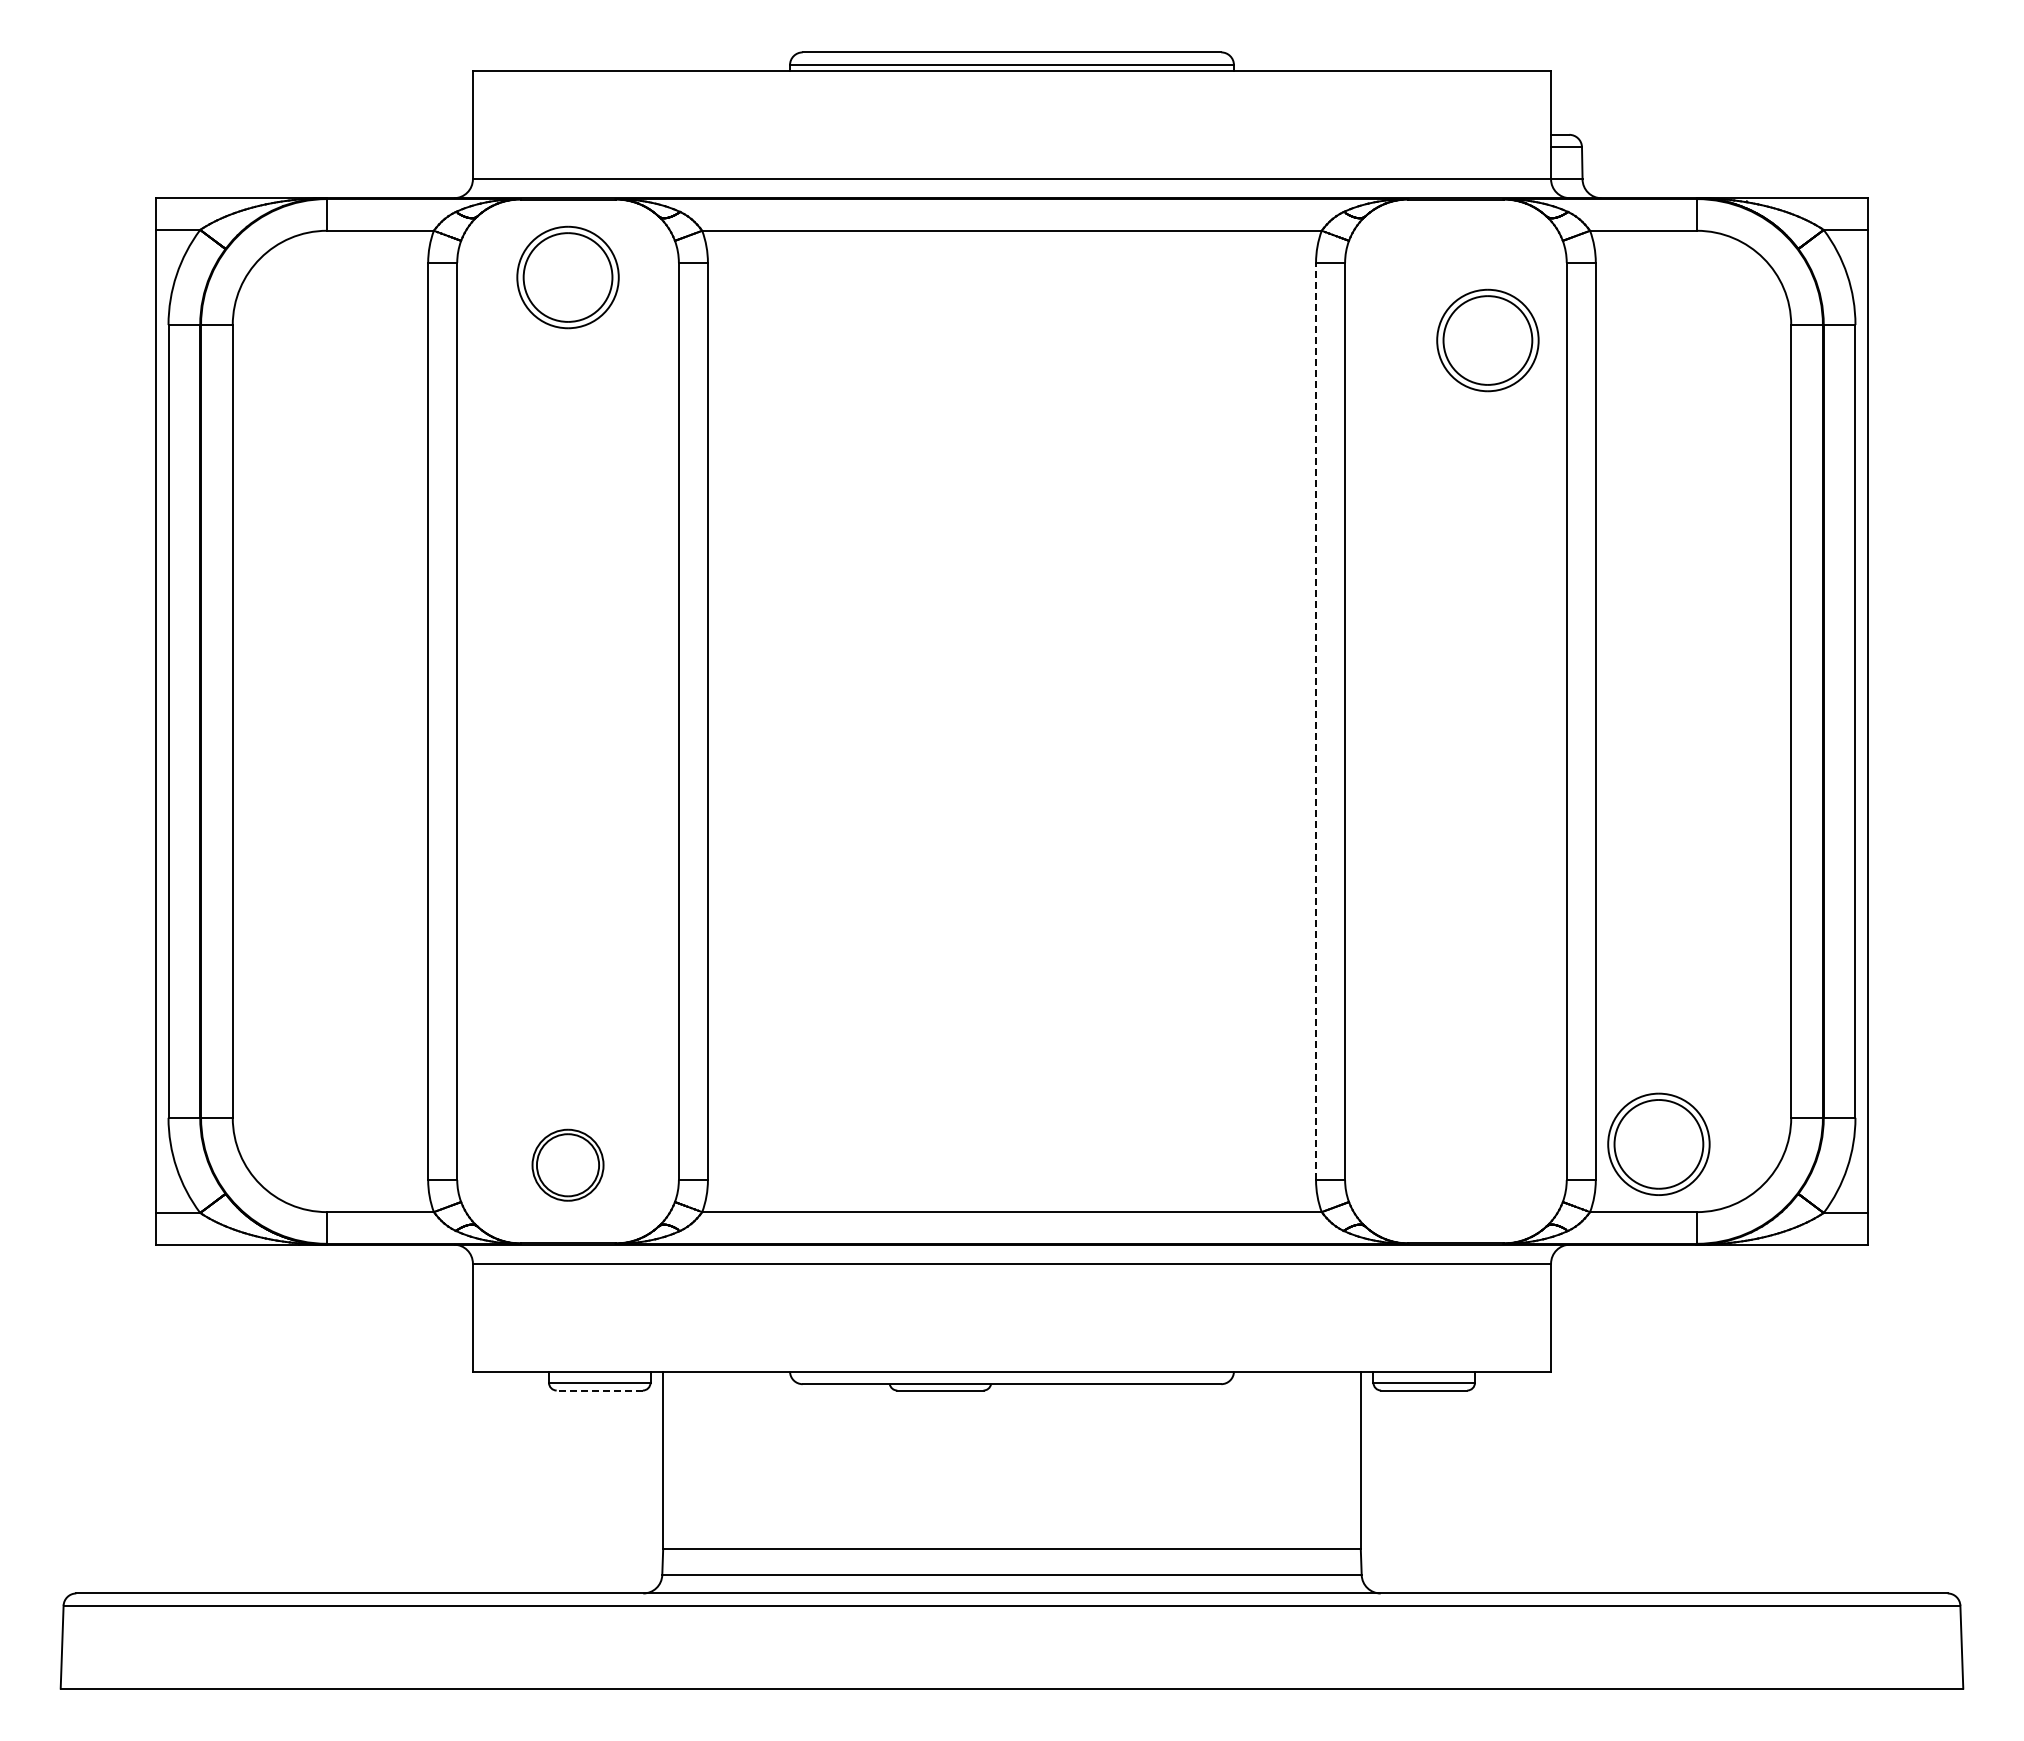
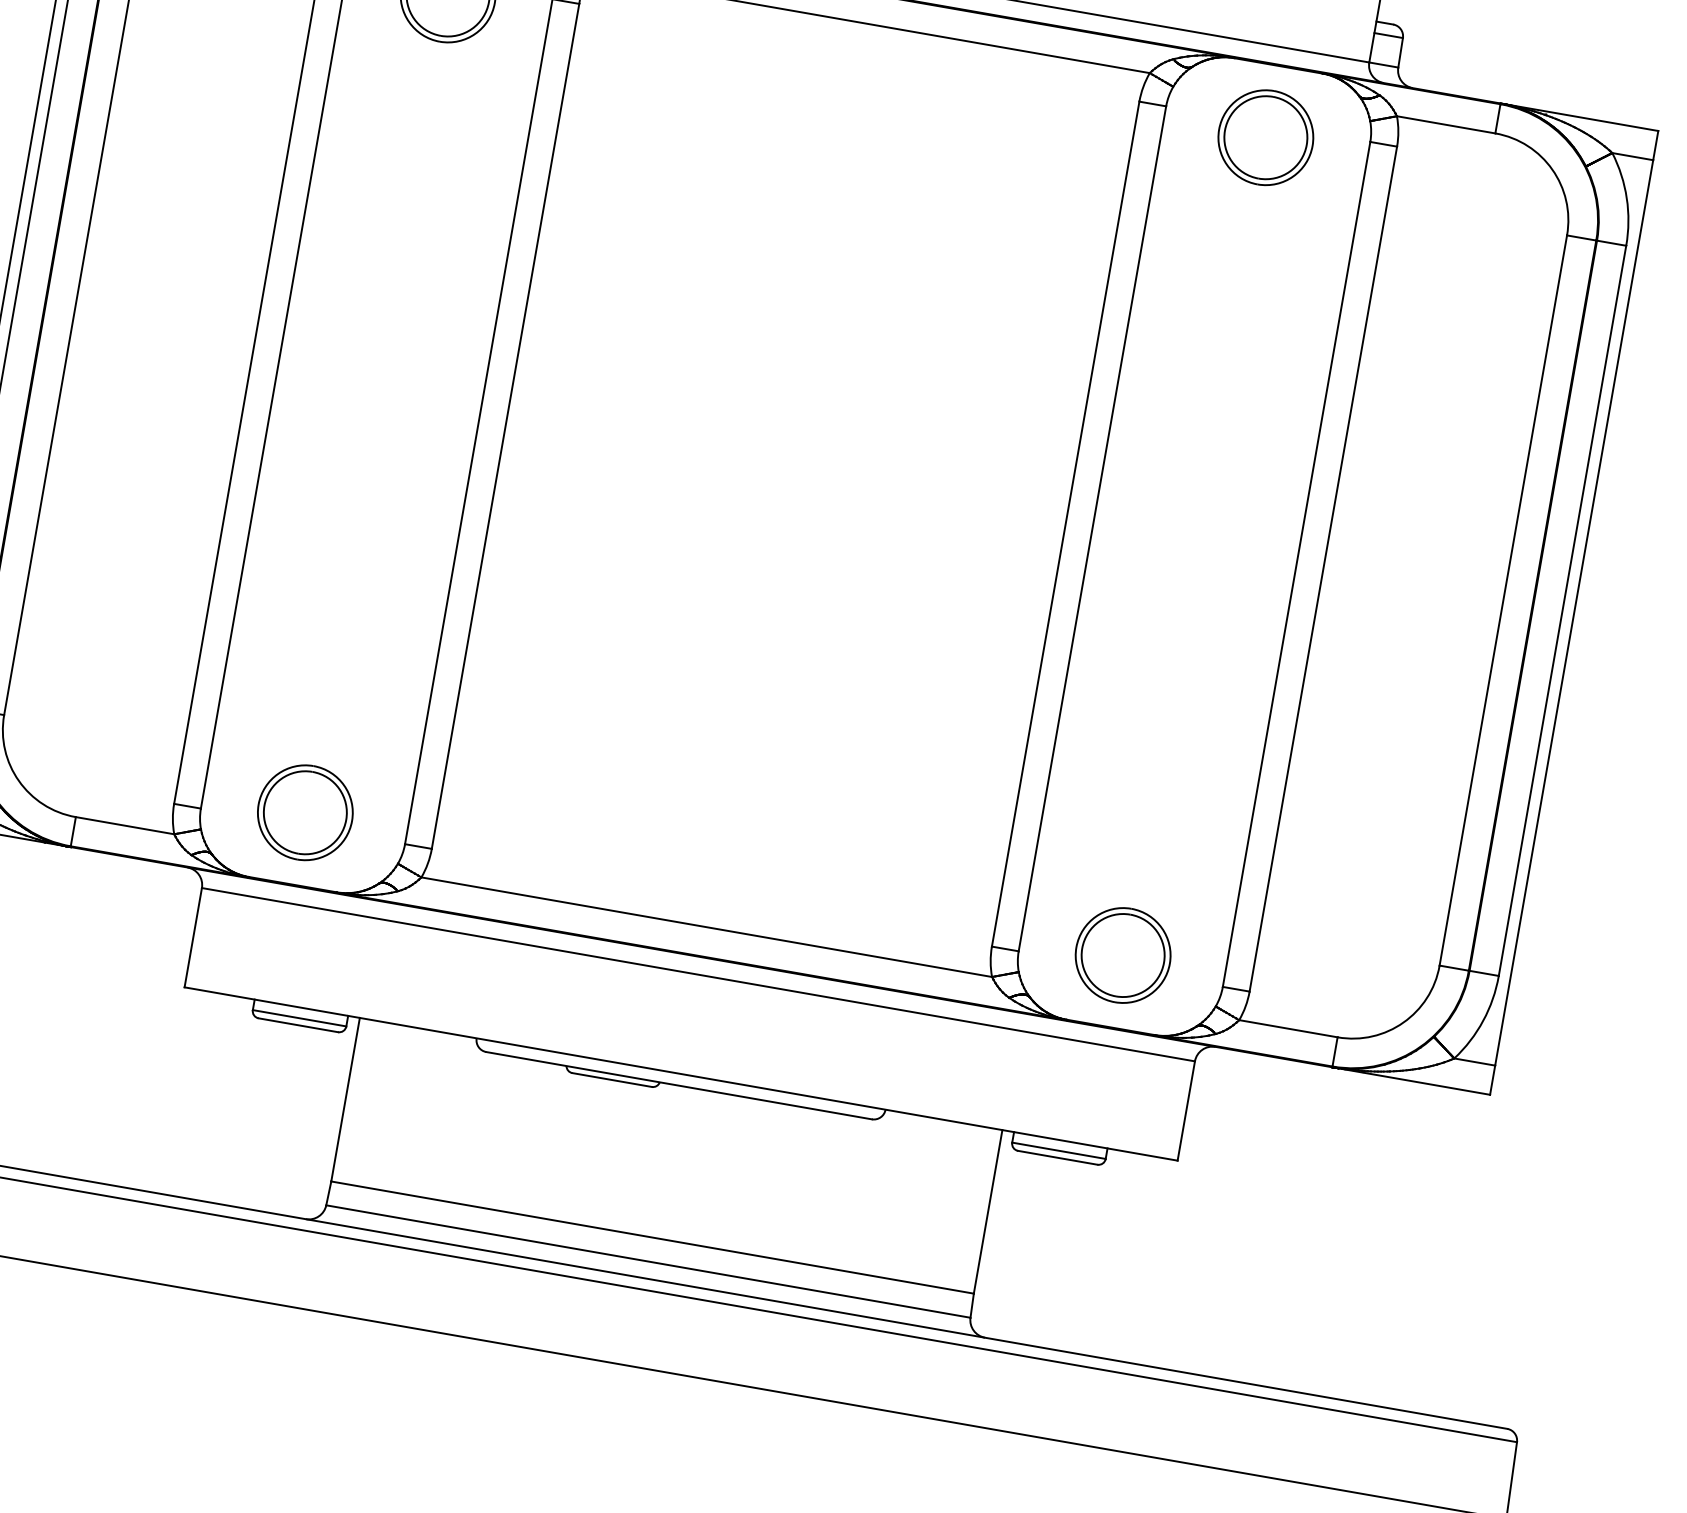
part: (1487, 340) -> (1265, 137), moved
line: (1316, 721) -> (1066, 524), dashed -> solid
part: (1658, 1143) -> (1122, 954), moved
part: (567, 1164) -> (304, 811), size x1.43
line: (599, 1390) -> (298, 1025), dashed -> solid

